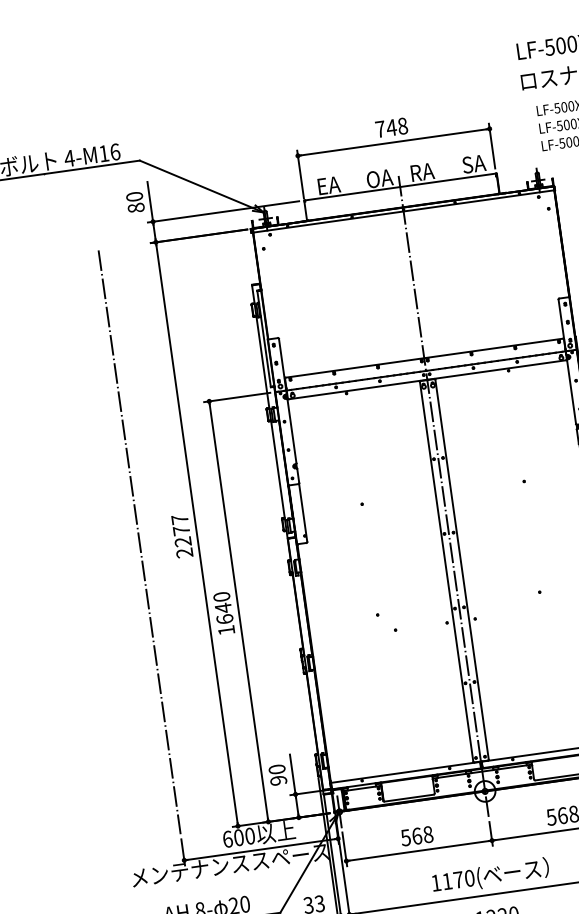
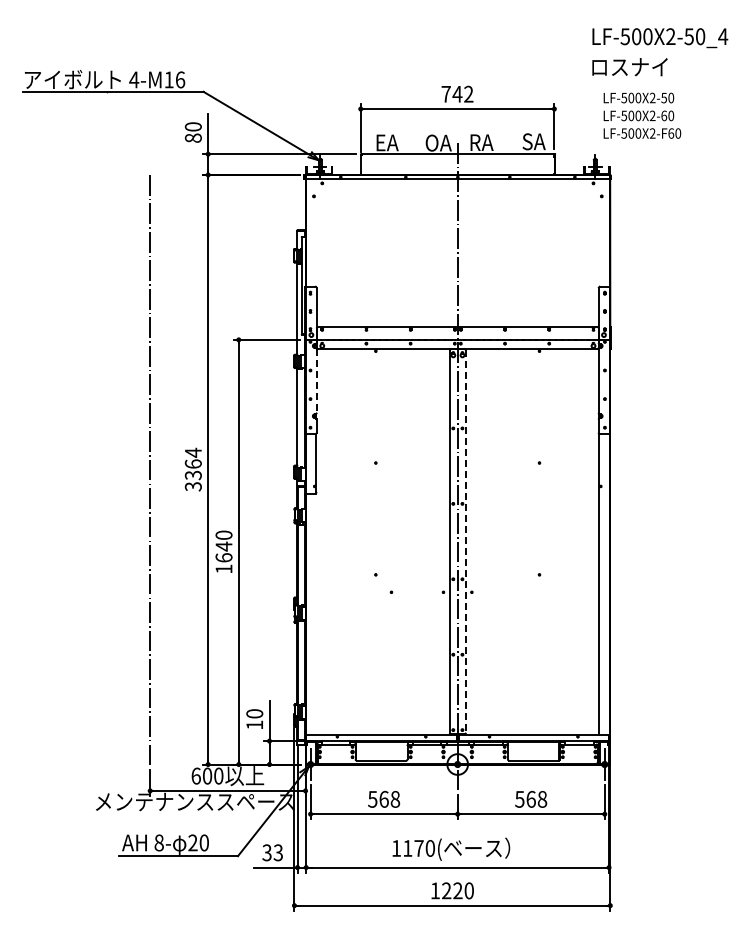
text: (402, 125) -> (468, 93), 748 -> 742
line: (292, 431) -> (316, 381), solid -> dashed
text: (181, 536) -> (192, 469), 2277 -> 3364
line: (461, 569) -> (465, 541), solid -> dashed
text: (278, 780) -> (254, 724), 90 -> 10

